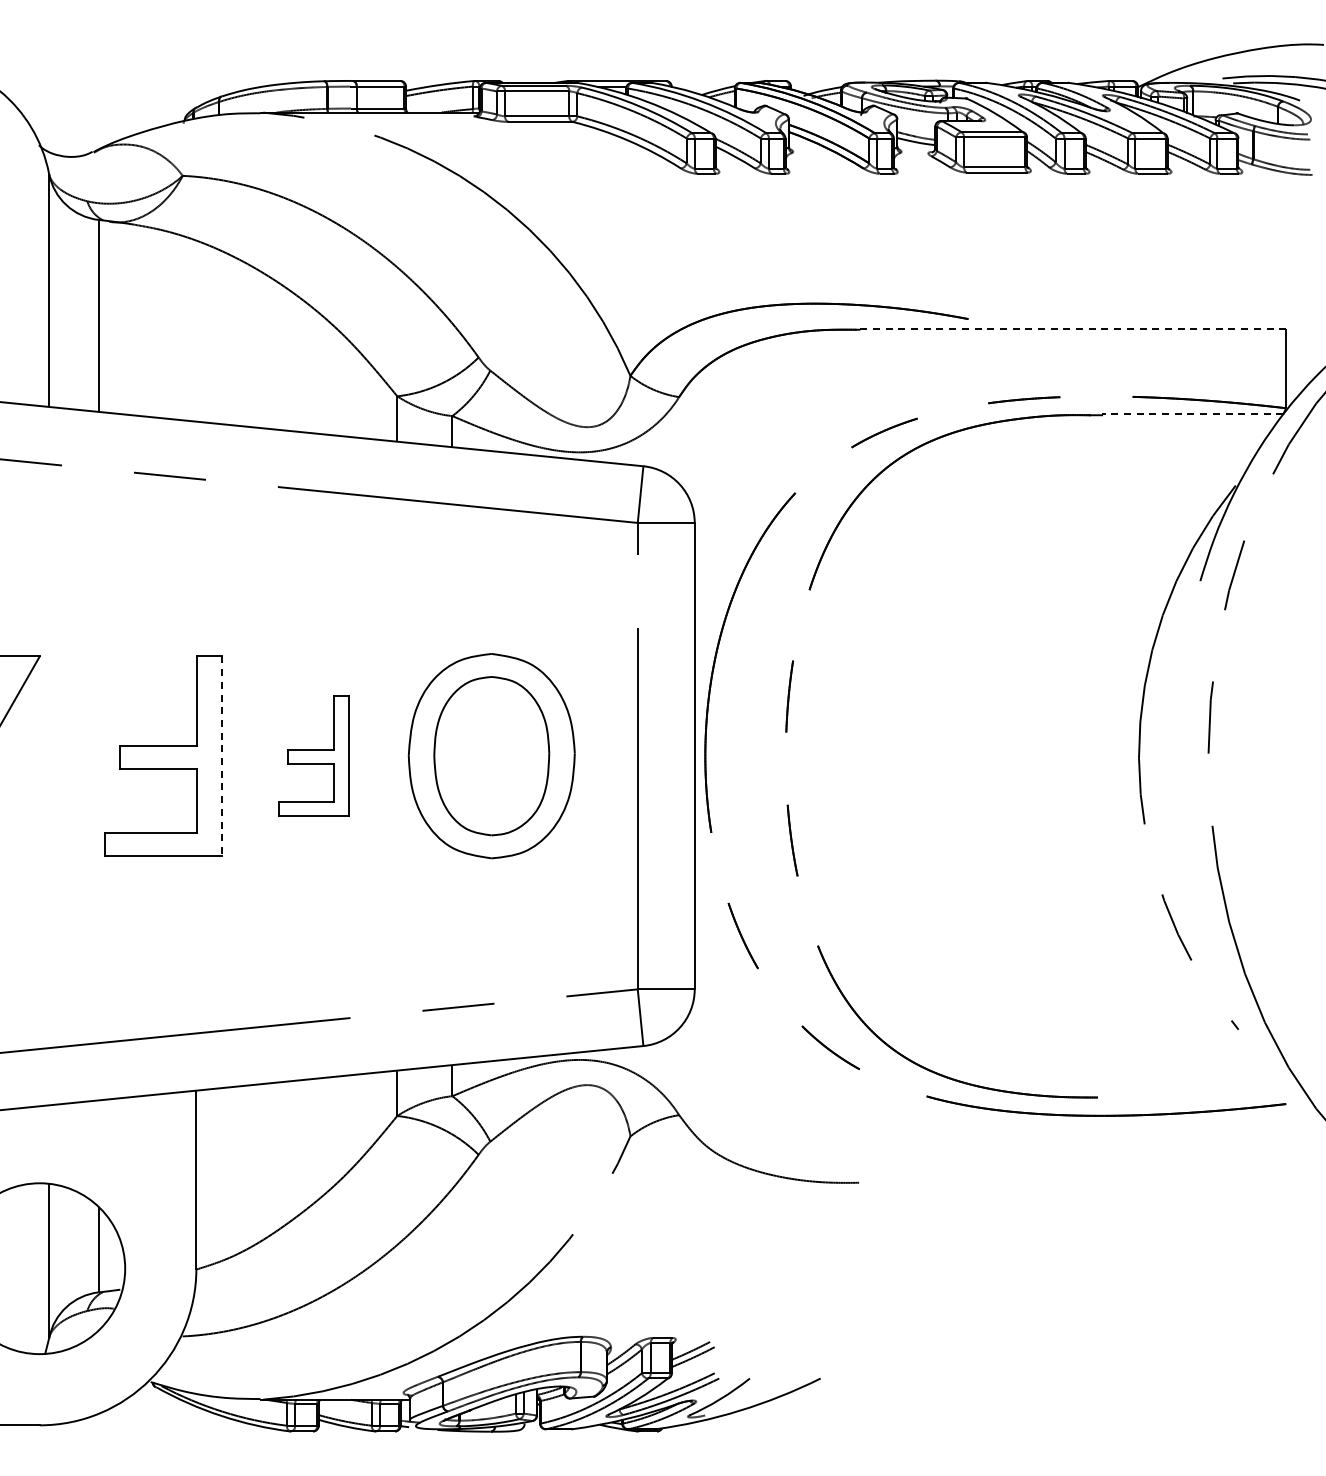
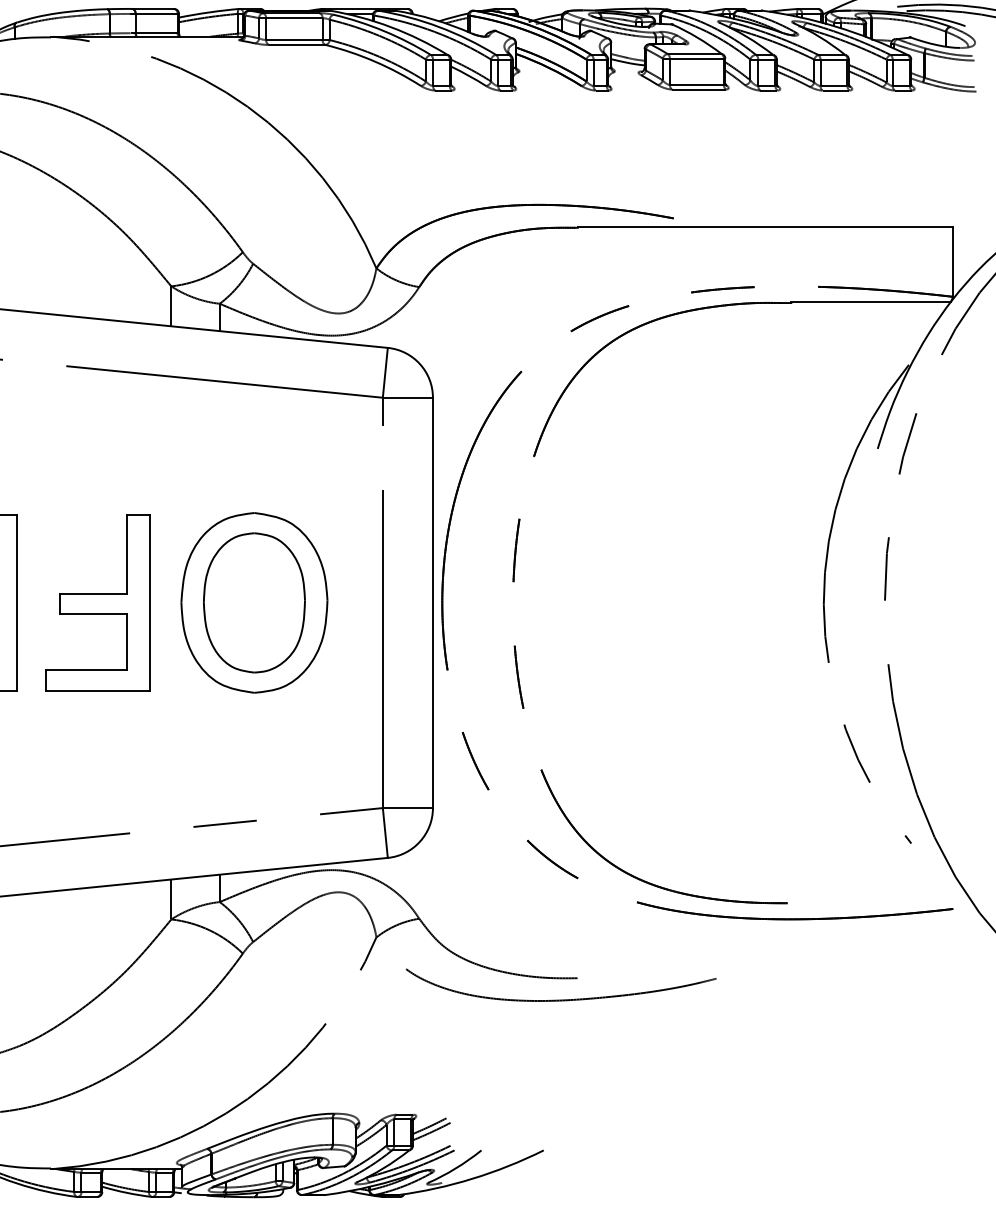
line: (1072, 329) -> (765, 227), dashed -> solid
line: (1192, 414) -> (870, 302), dashed -> solid
part: (313, 755) -> (97, 602), size x1.67
line: (222, 756) -> (17, 603), dashed -> solid
curve: (840, 1207) -> (561, 999), added

